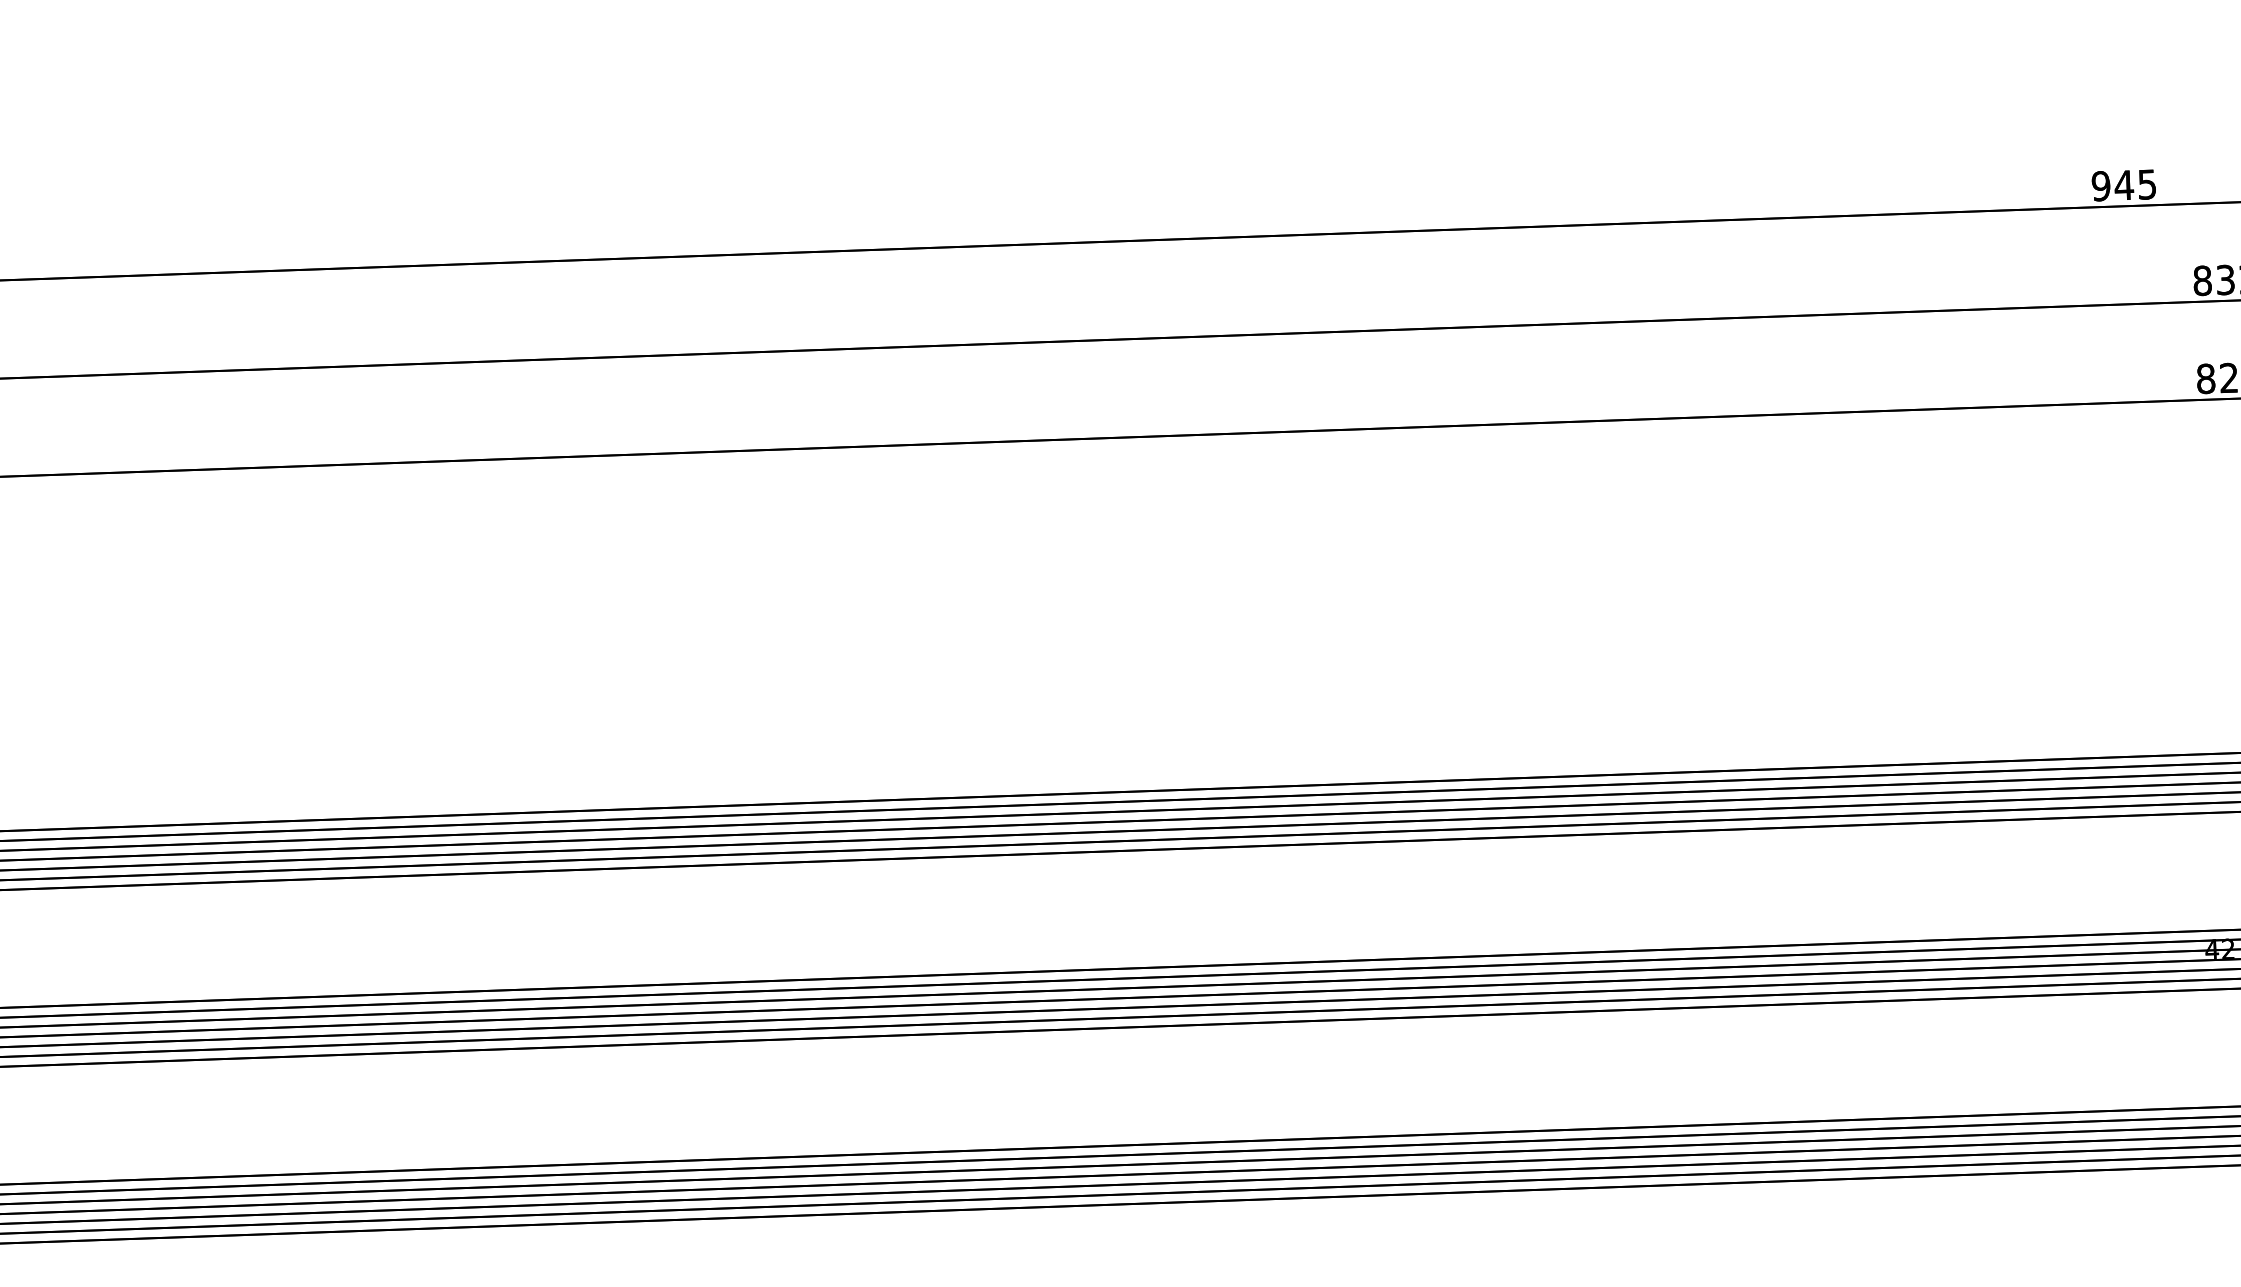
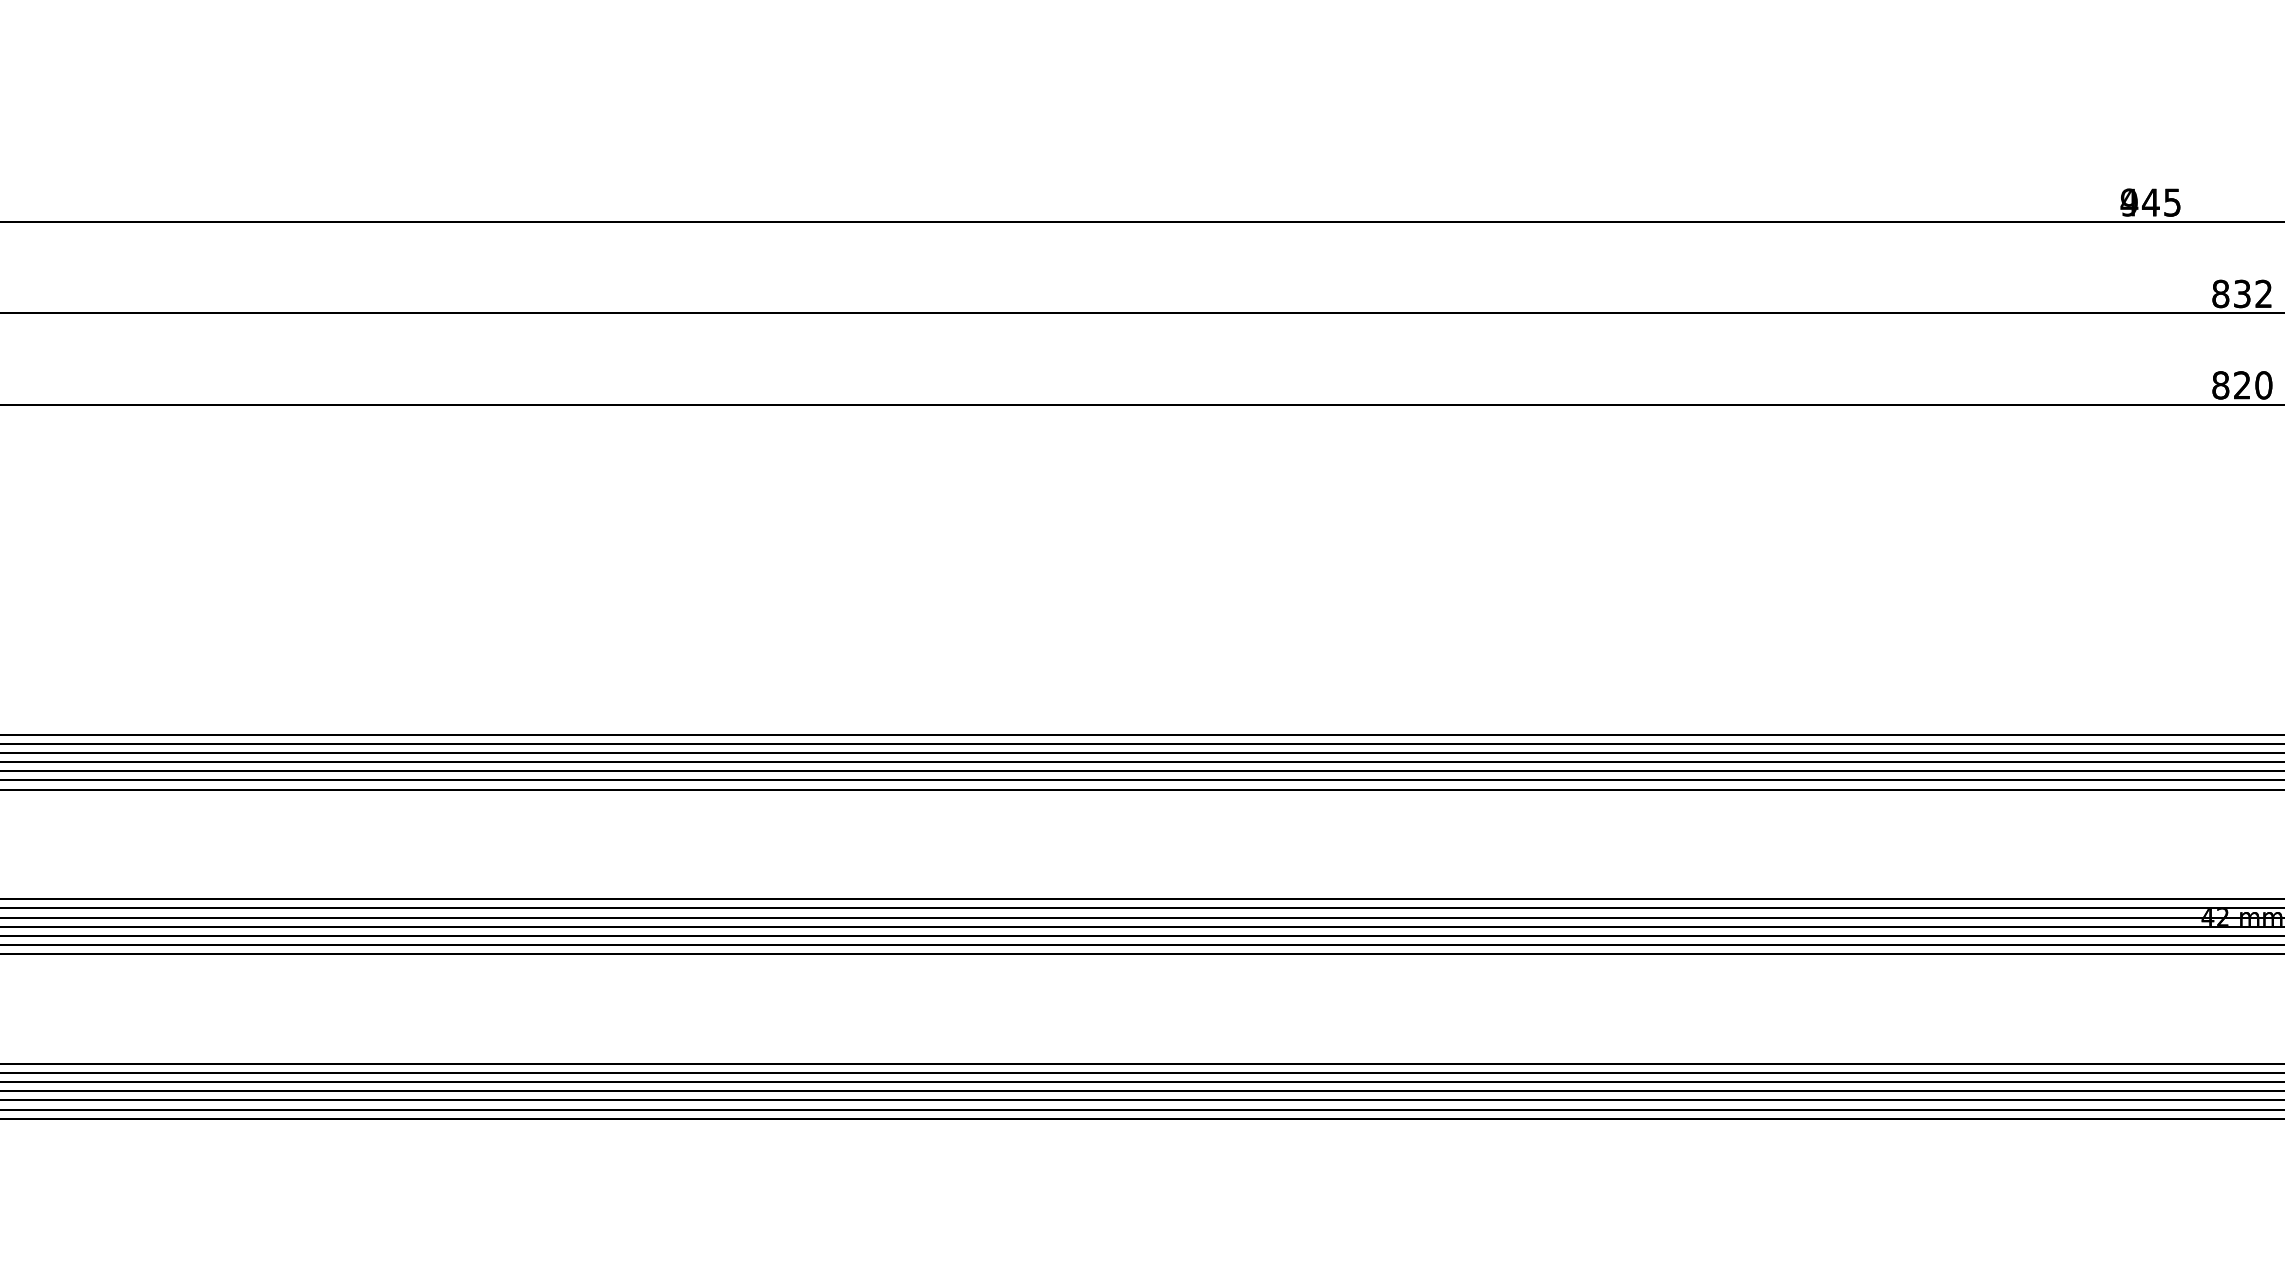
text: (2101, 186) -> (2129, 202), 945 -> 445

